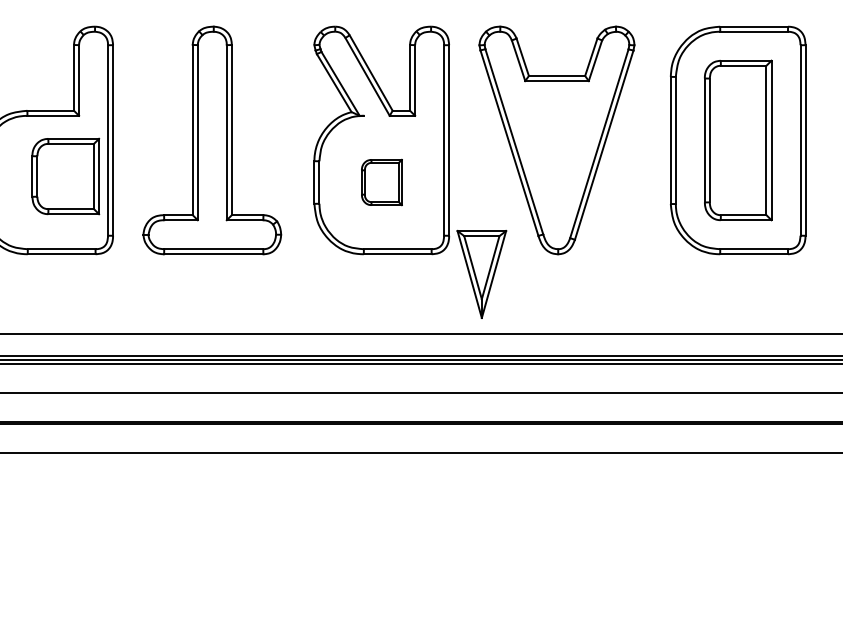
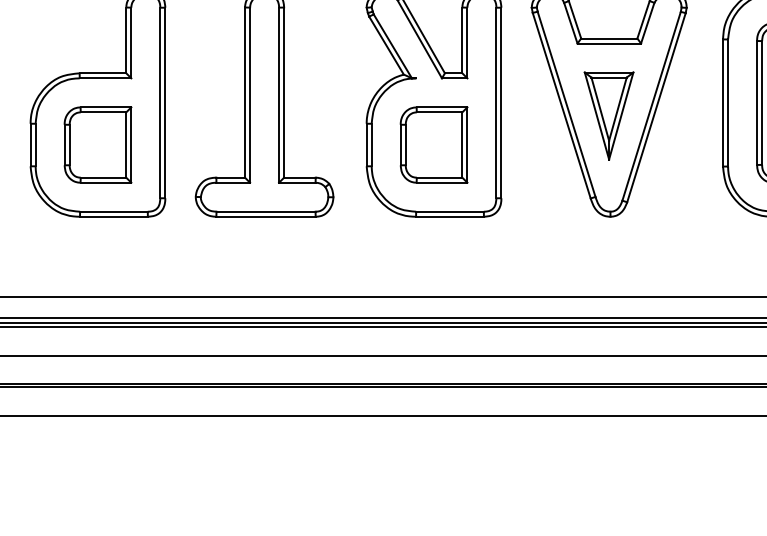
part: (65, 176) -> (97, 145), moved
part: (381, 182) -> (433, 145), size x1.67
part: (481, 274) -> (608, 116), moved

